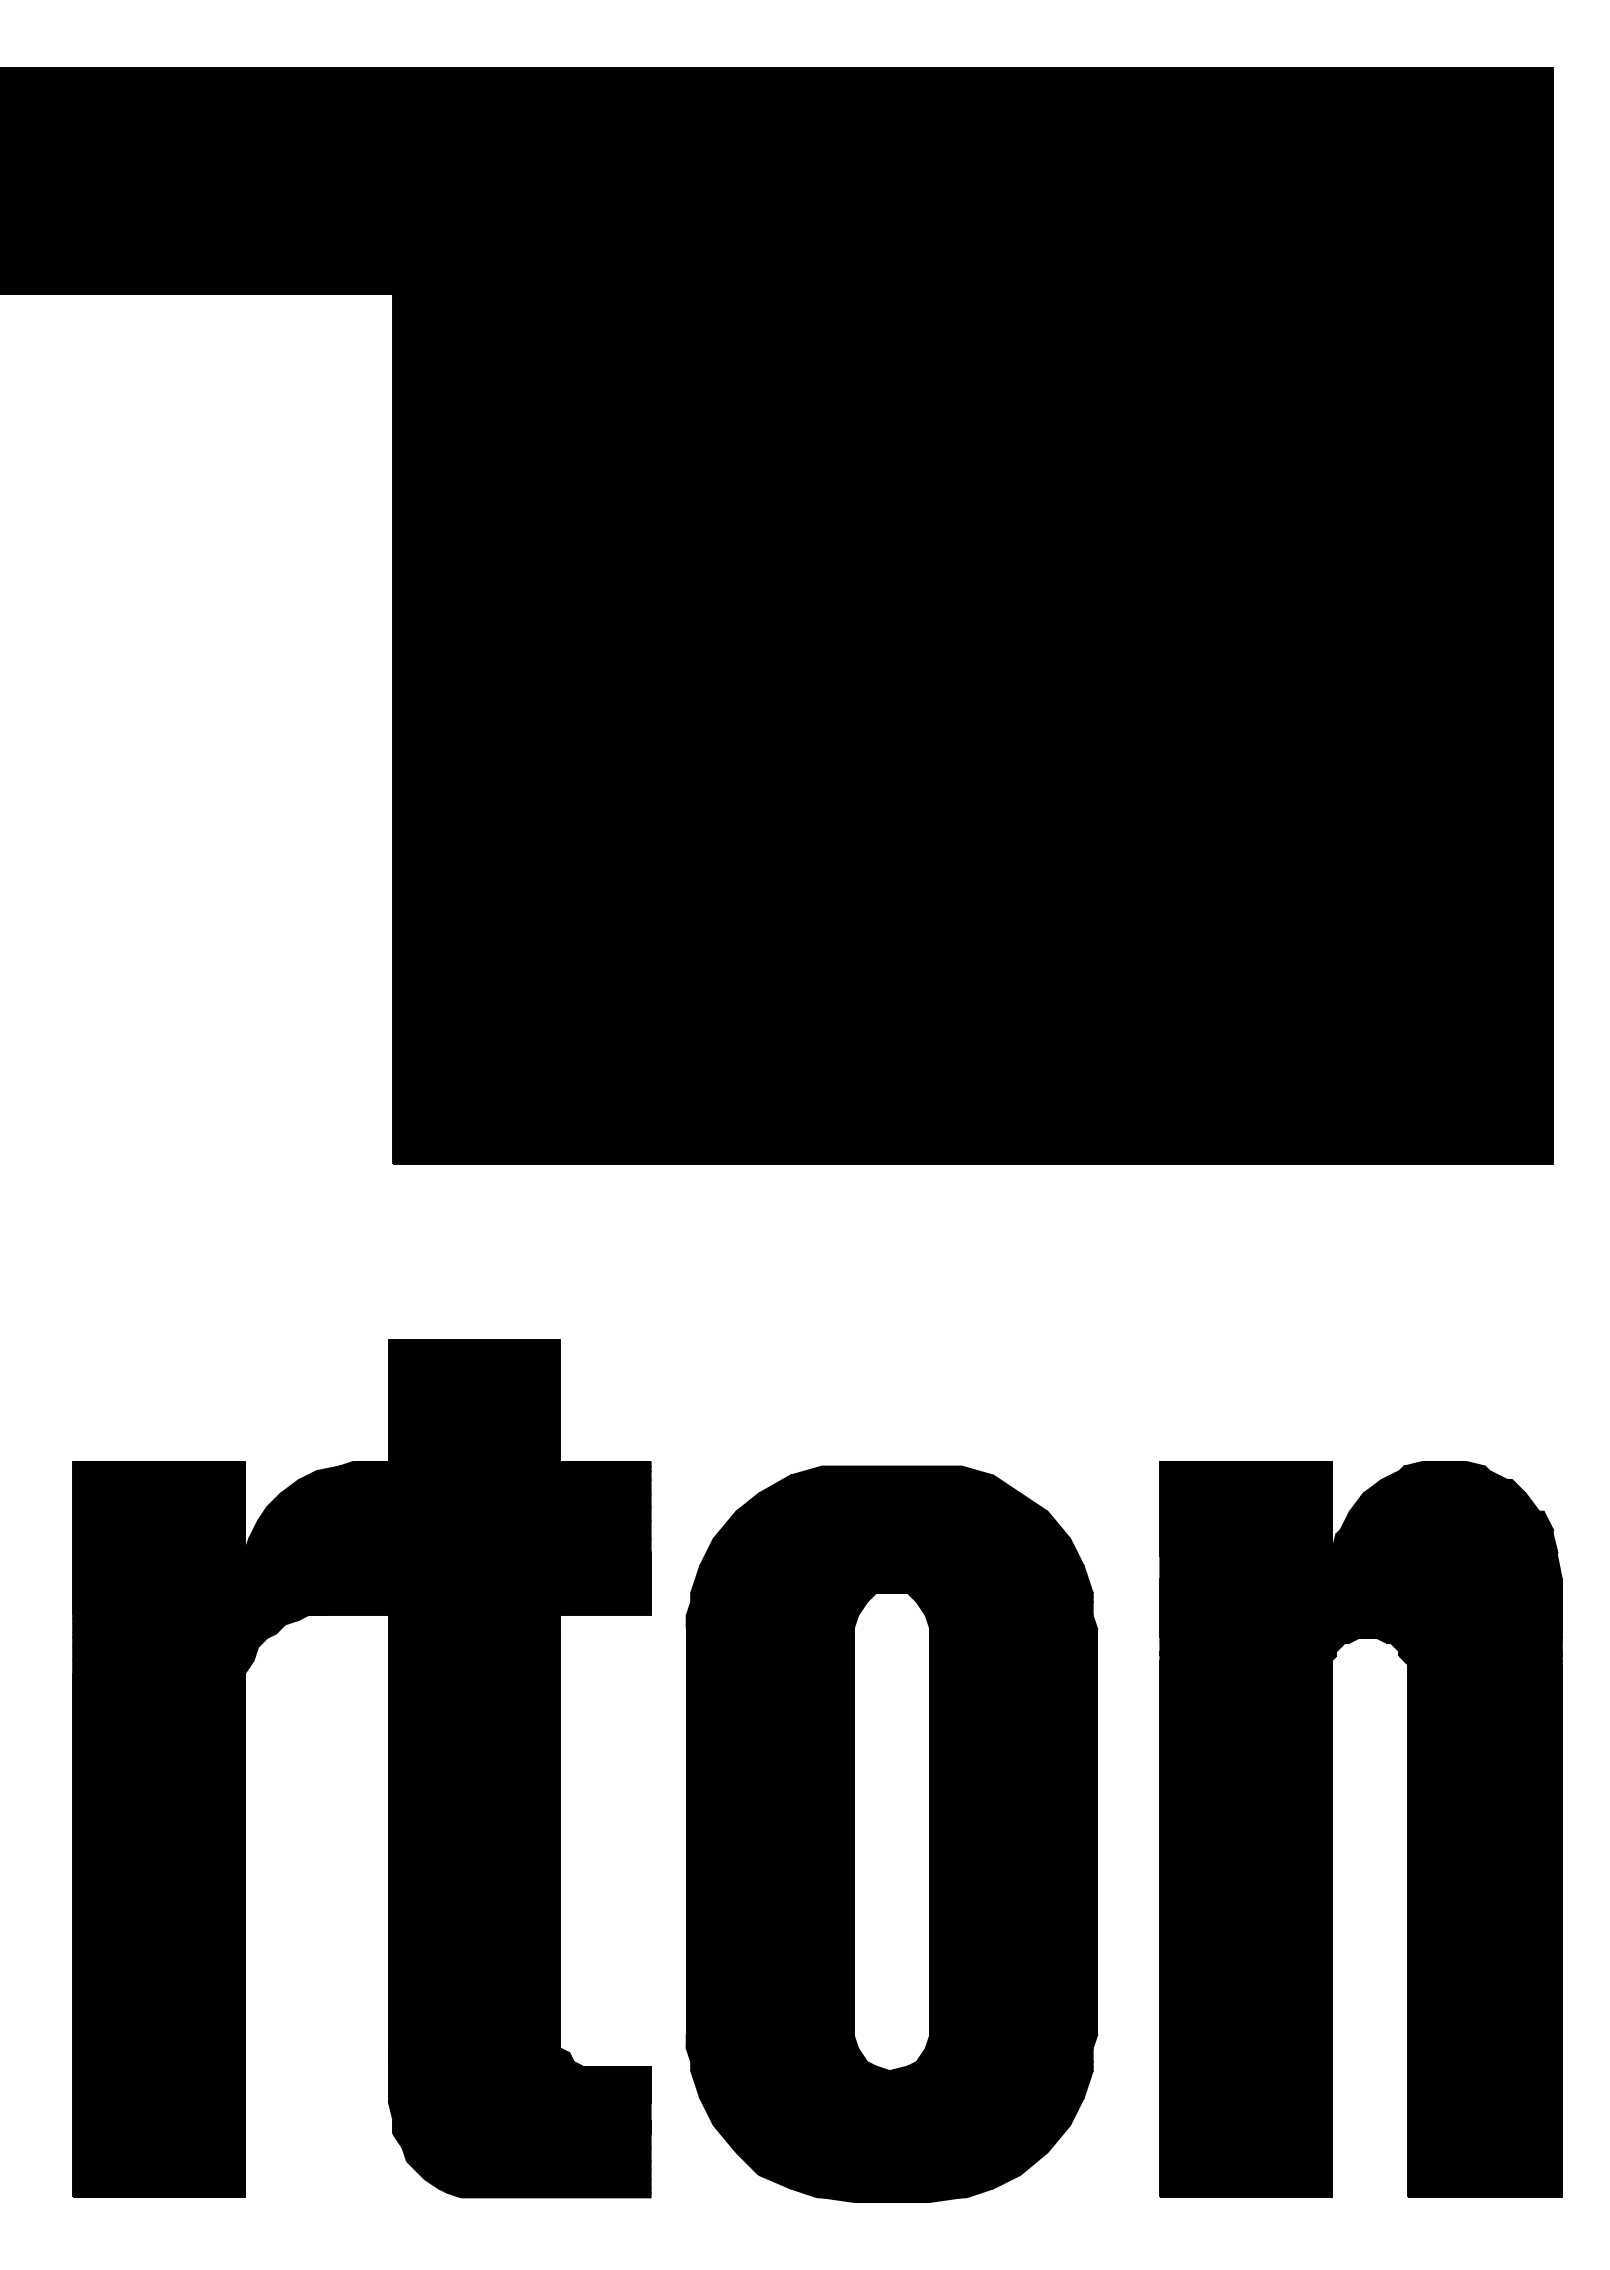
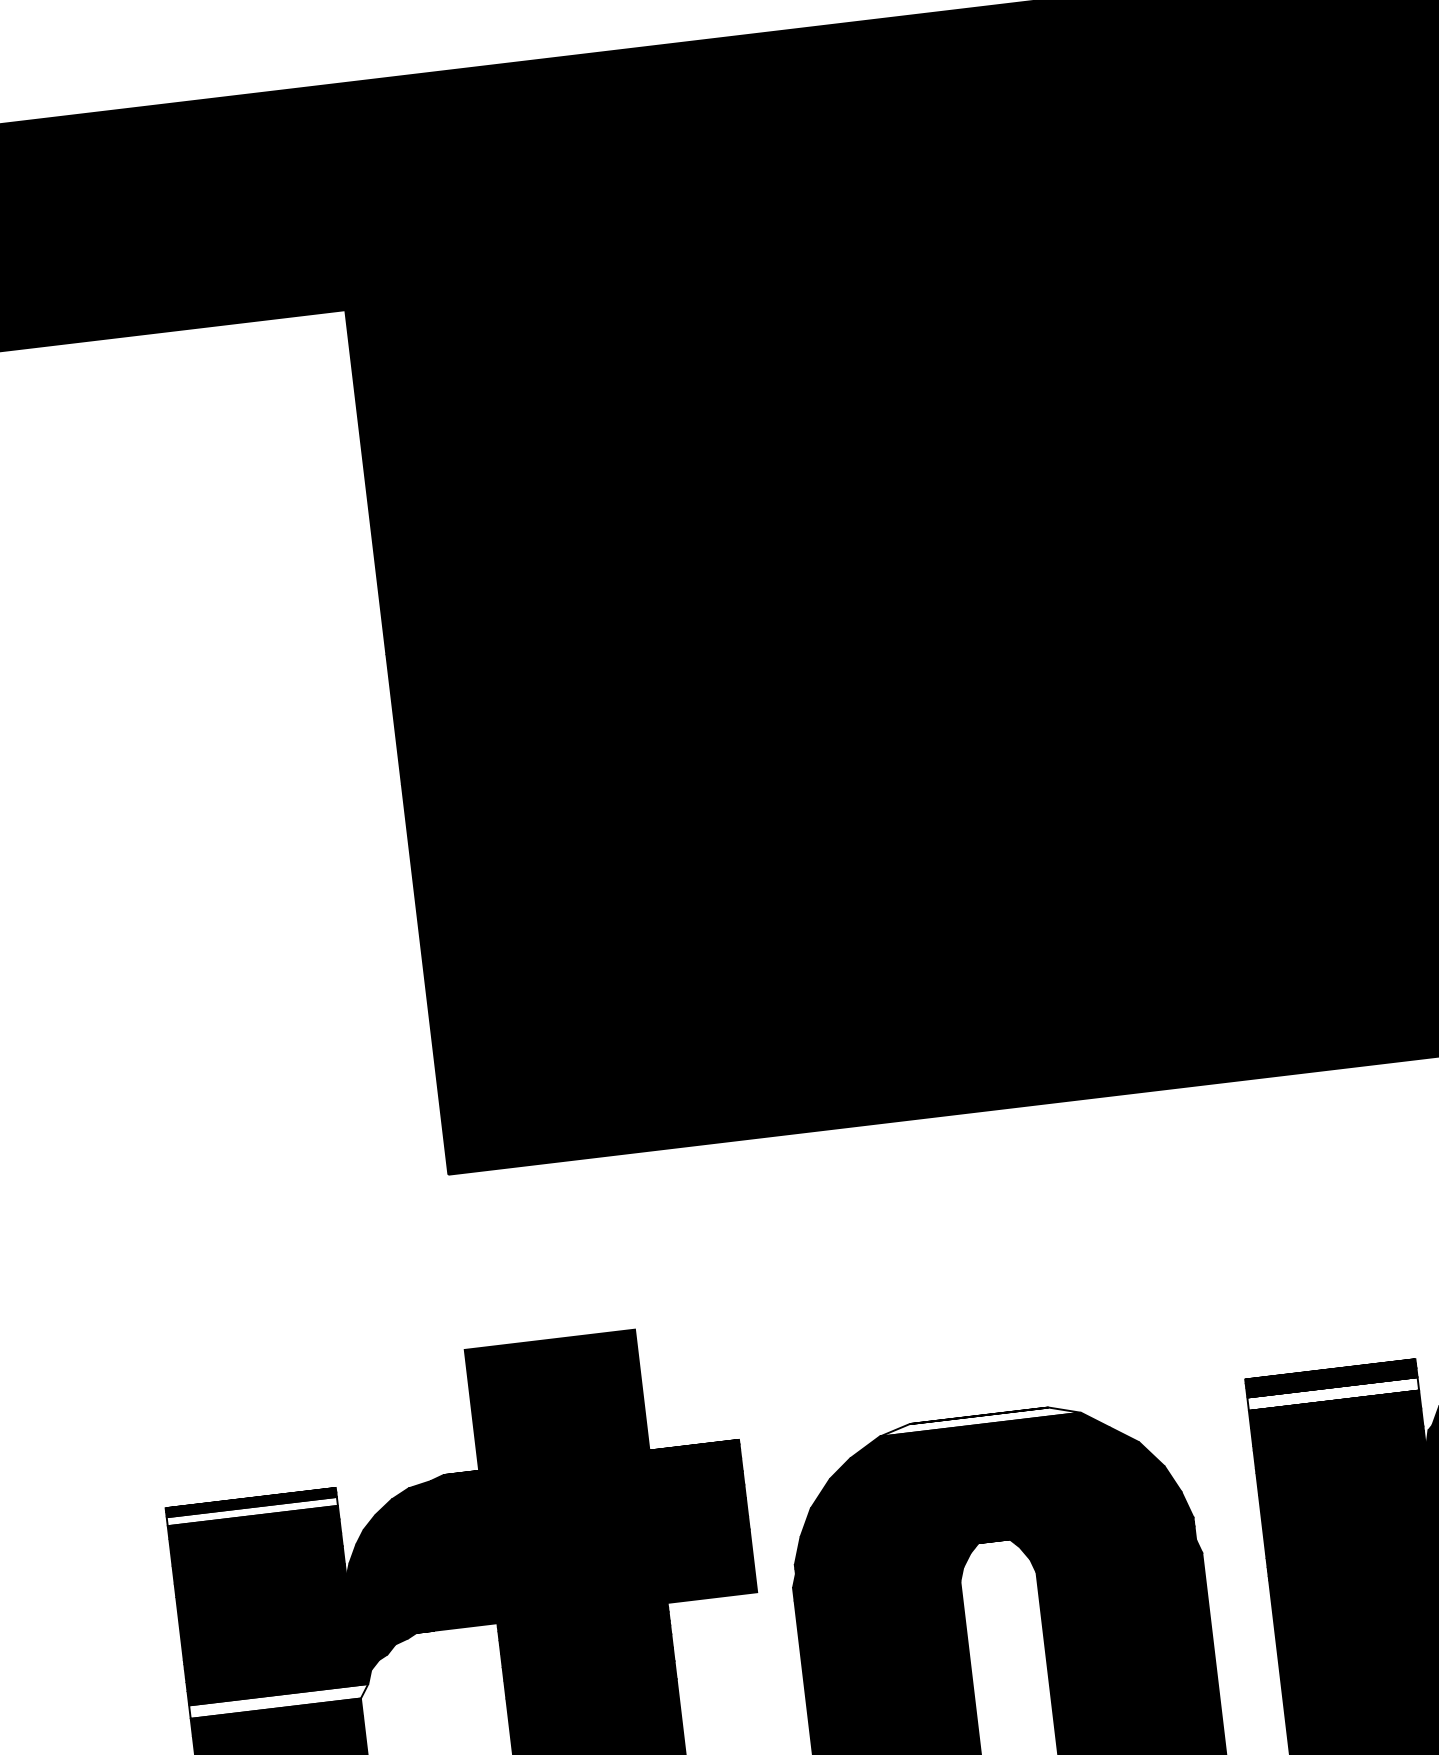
fill: (891, 1470) -> (979, 1419), removed
fill: (158, 1475) -> (251, 1511), removed
fill: (1245, 1486) -> (1332, 1393), removed
fill: (163, 1667) -> (279, 1701), removed

